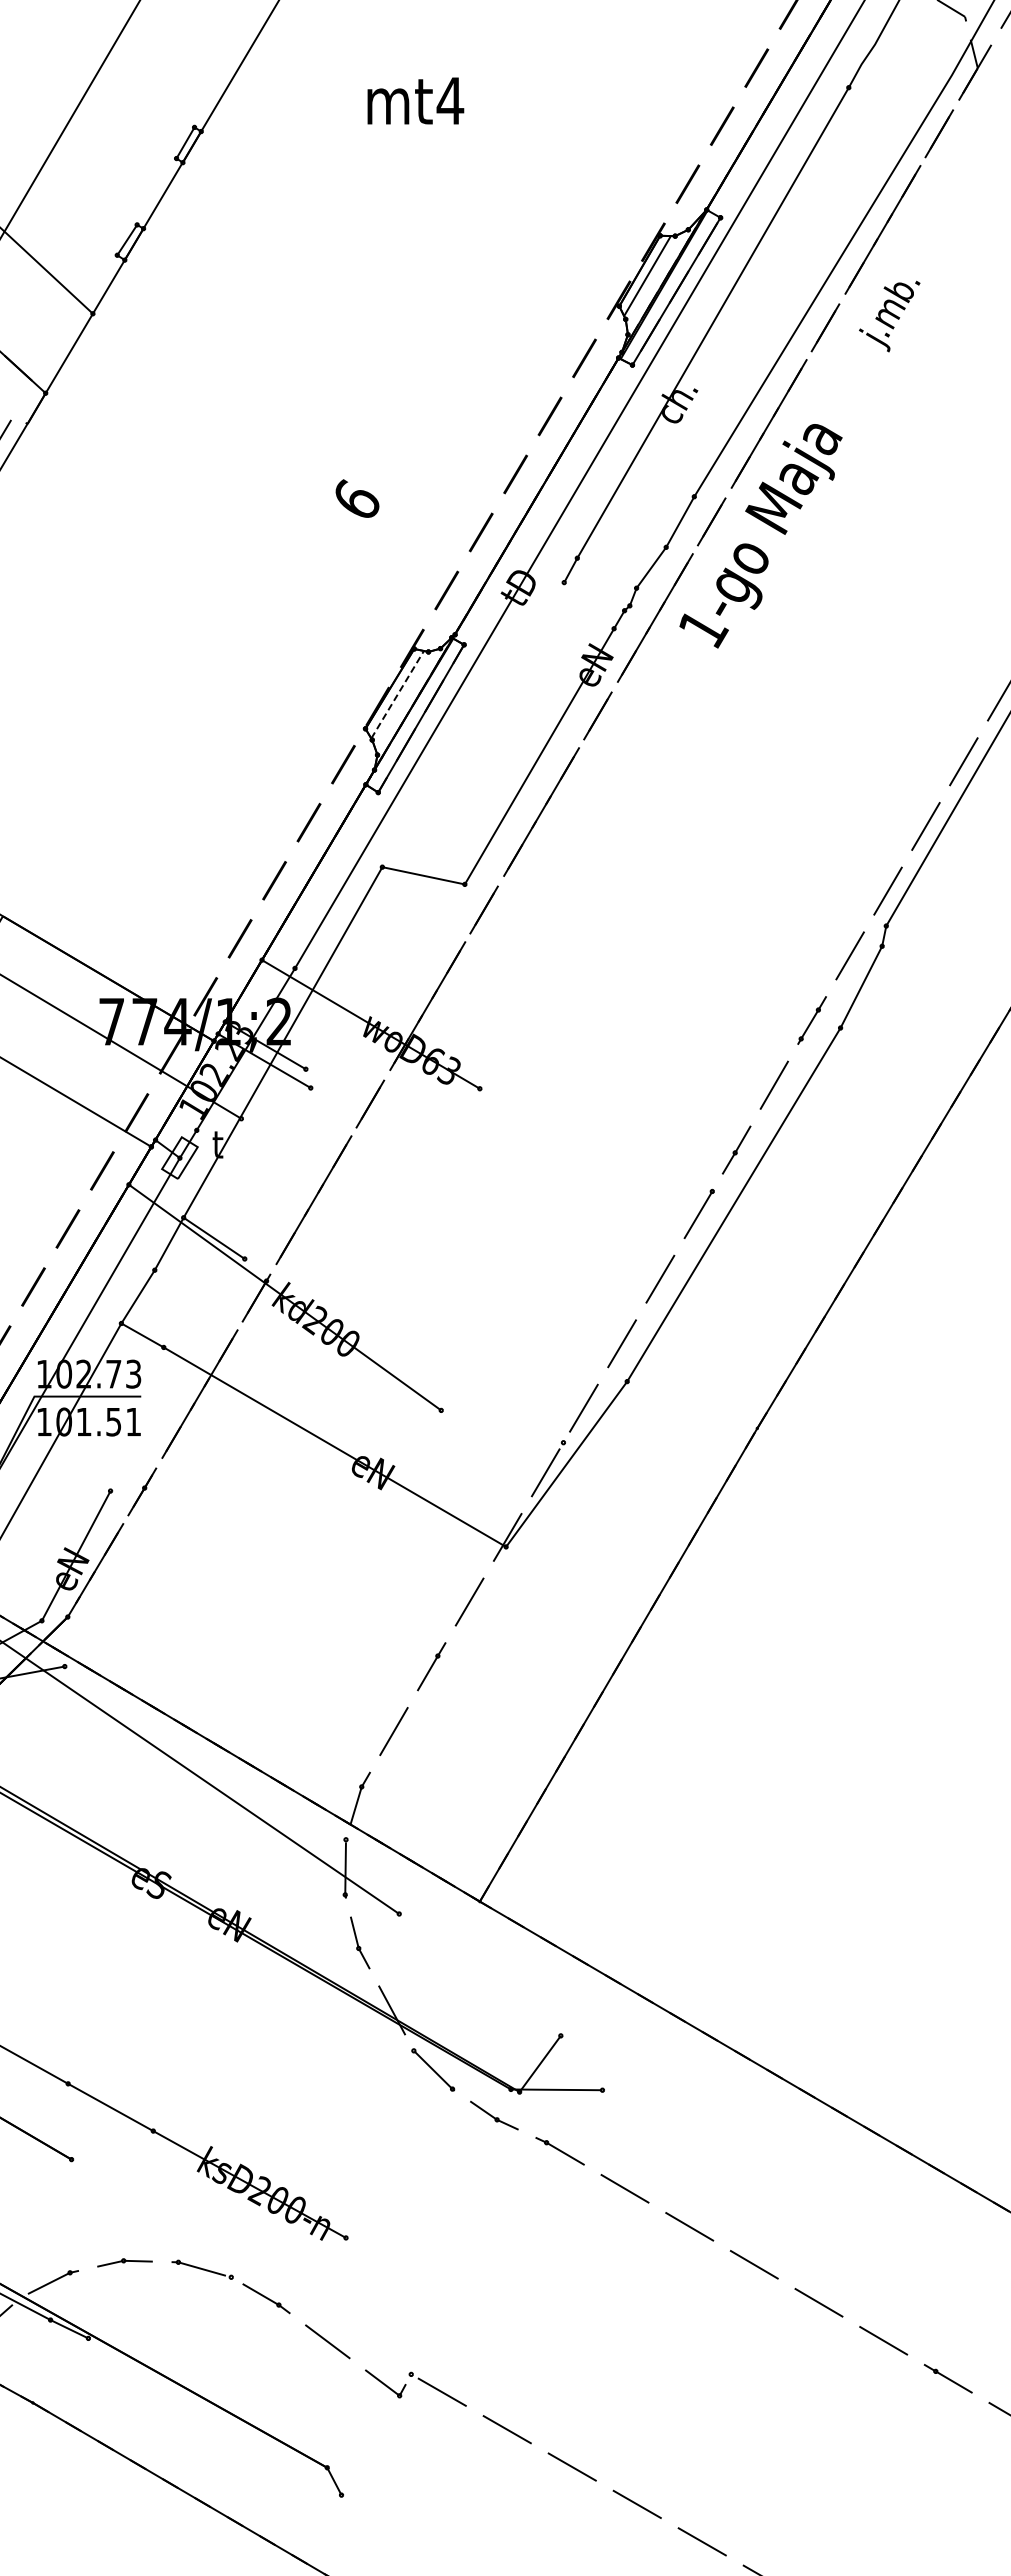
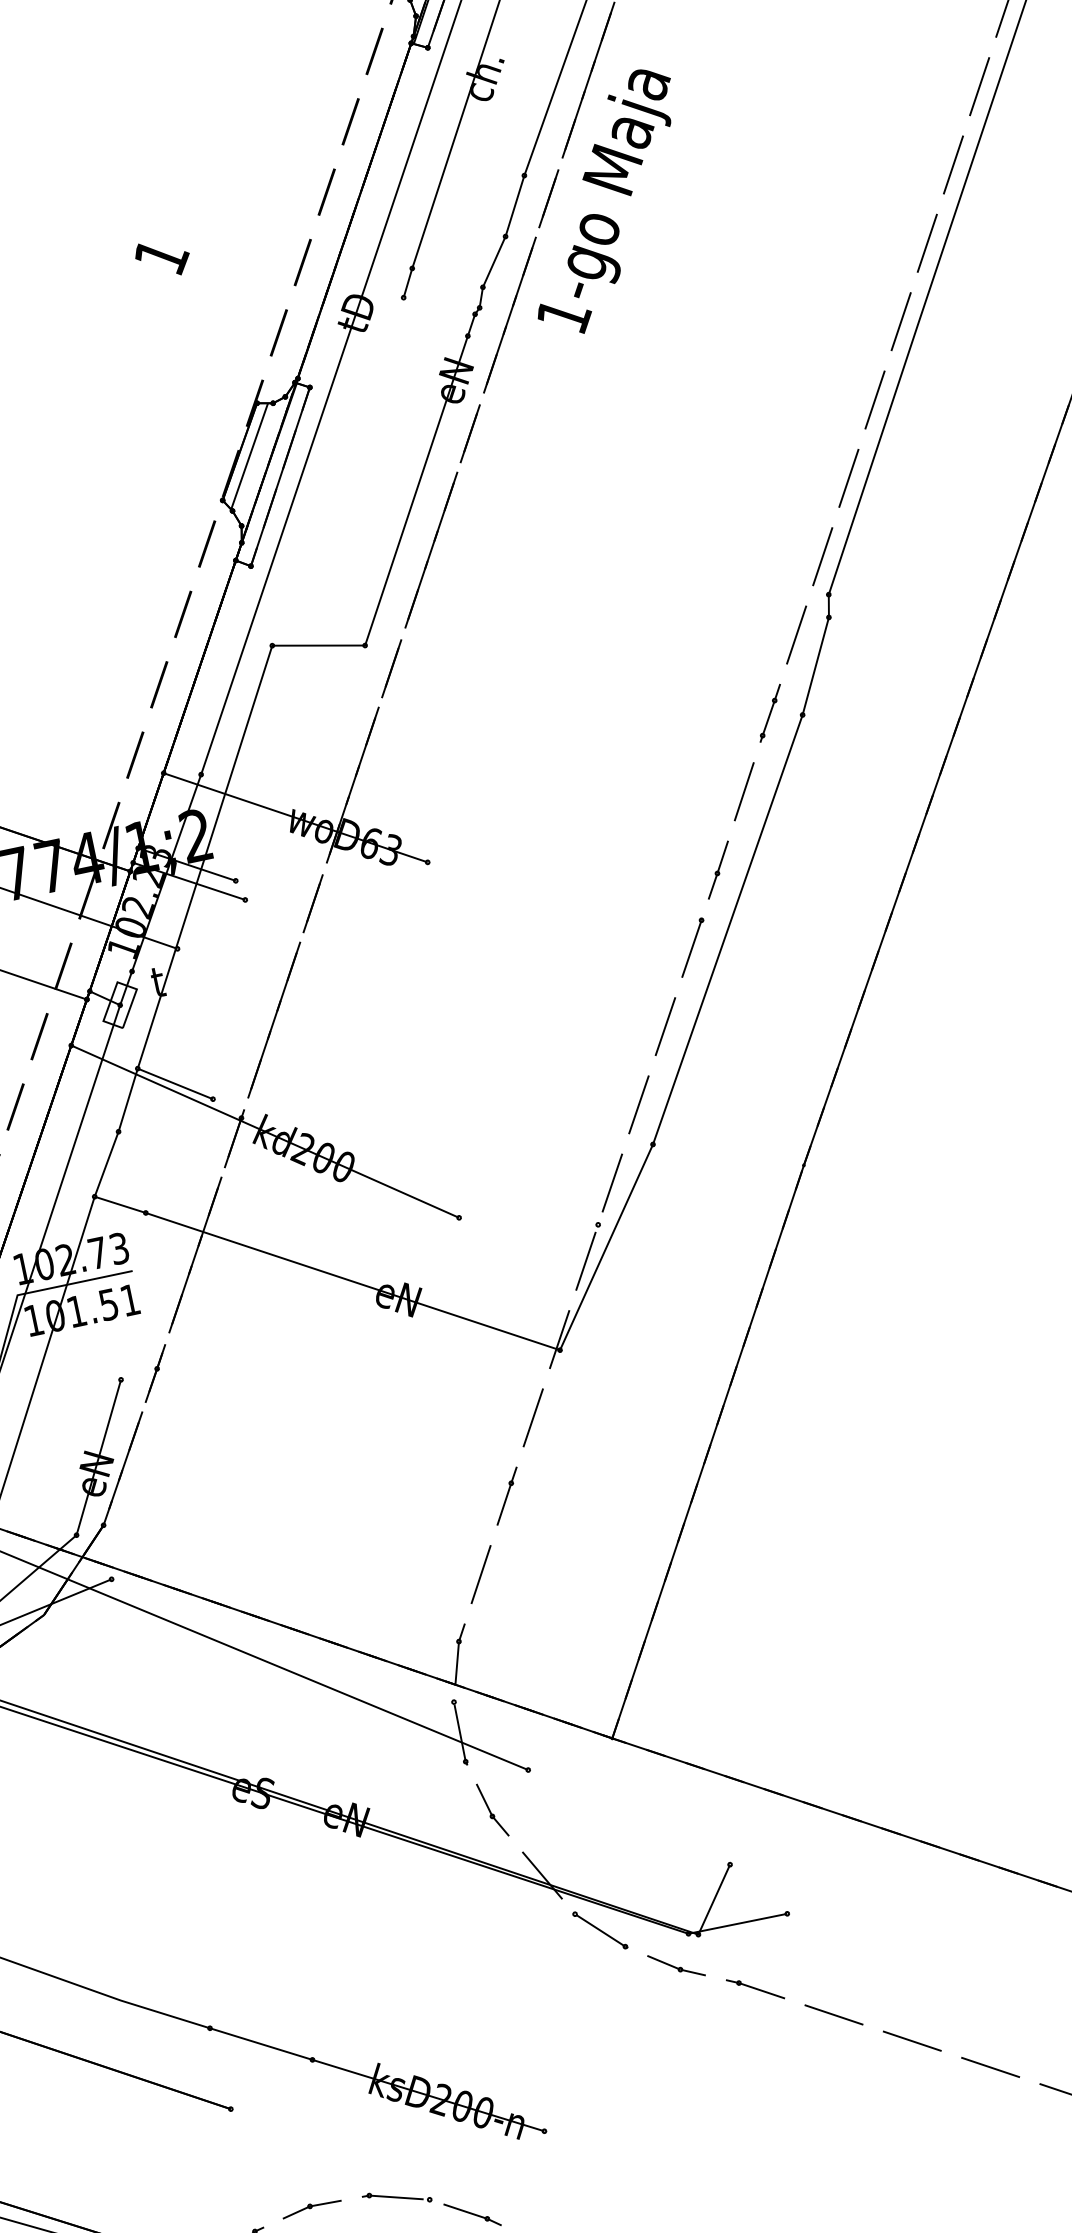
text: (357, 500) -> (162, 256), 6 -> 1
line: (397, 694) -> (249, 456), dashed -> solid

